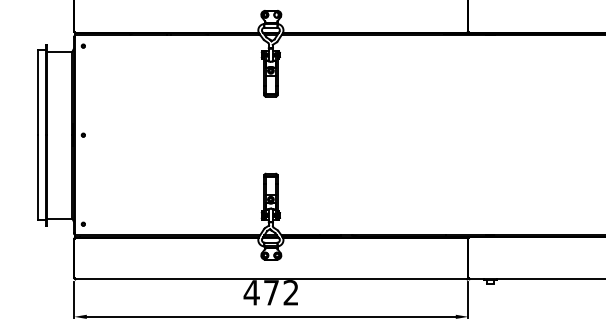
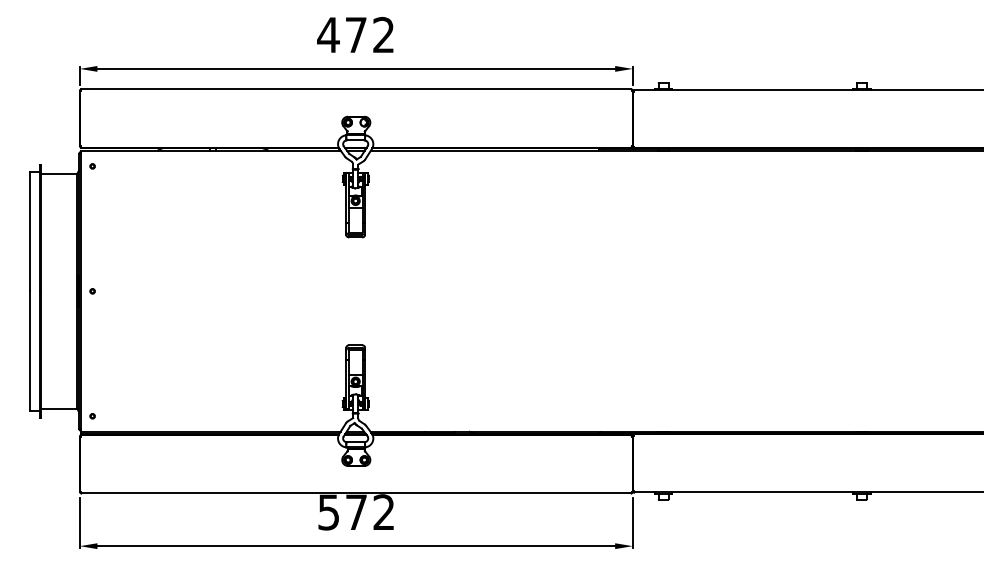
text: (251, 292) -> (328, 512), 472 -> 572

